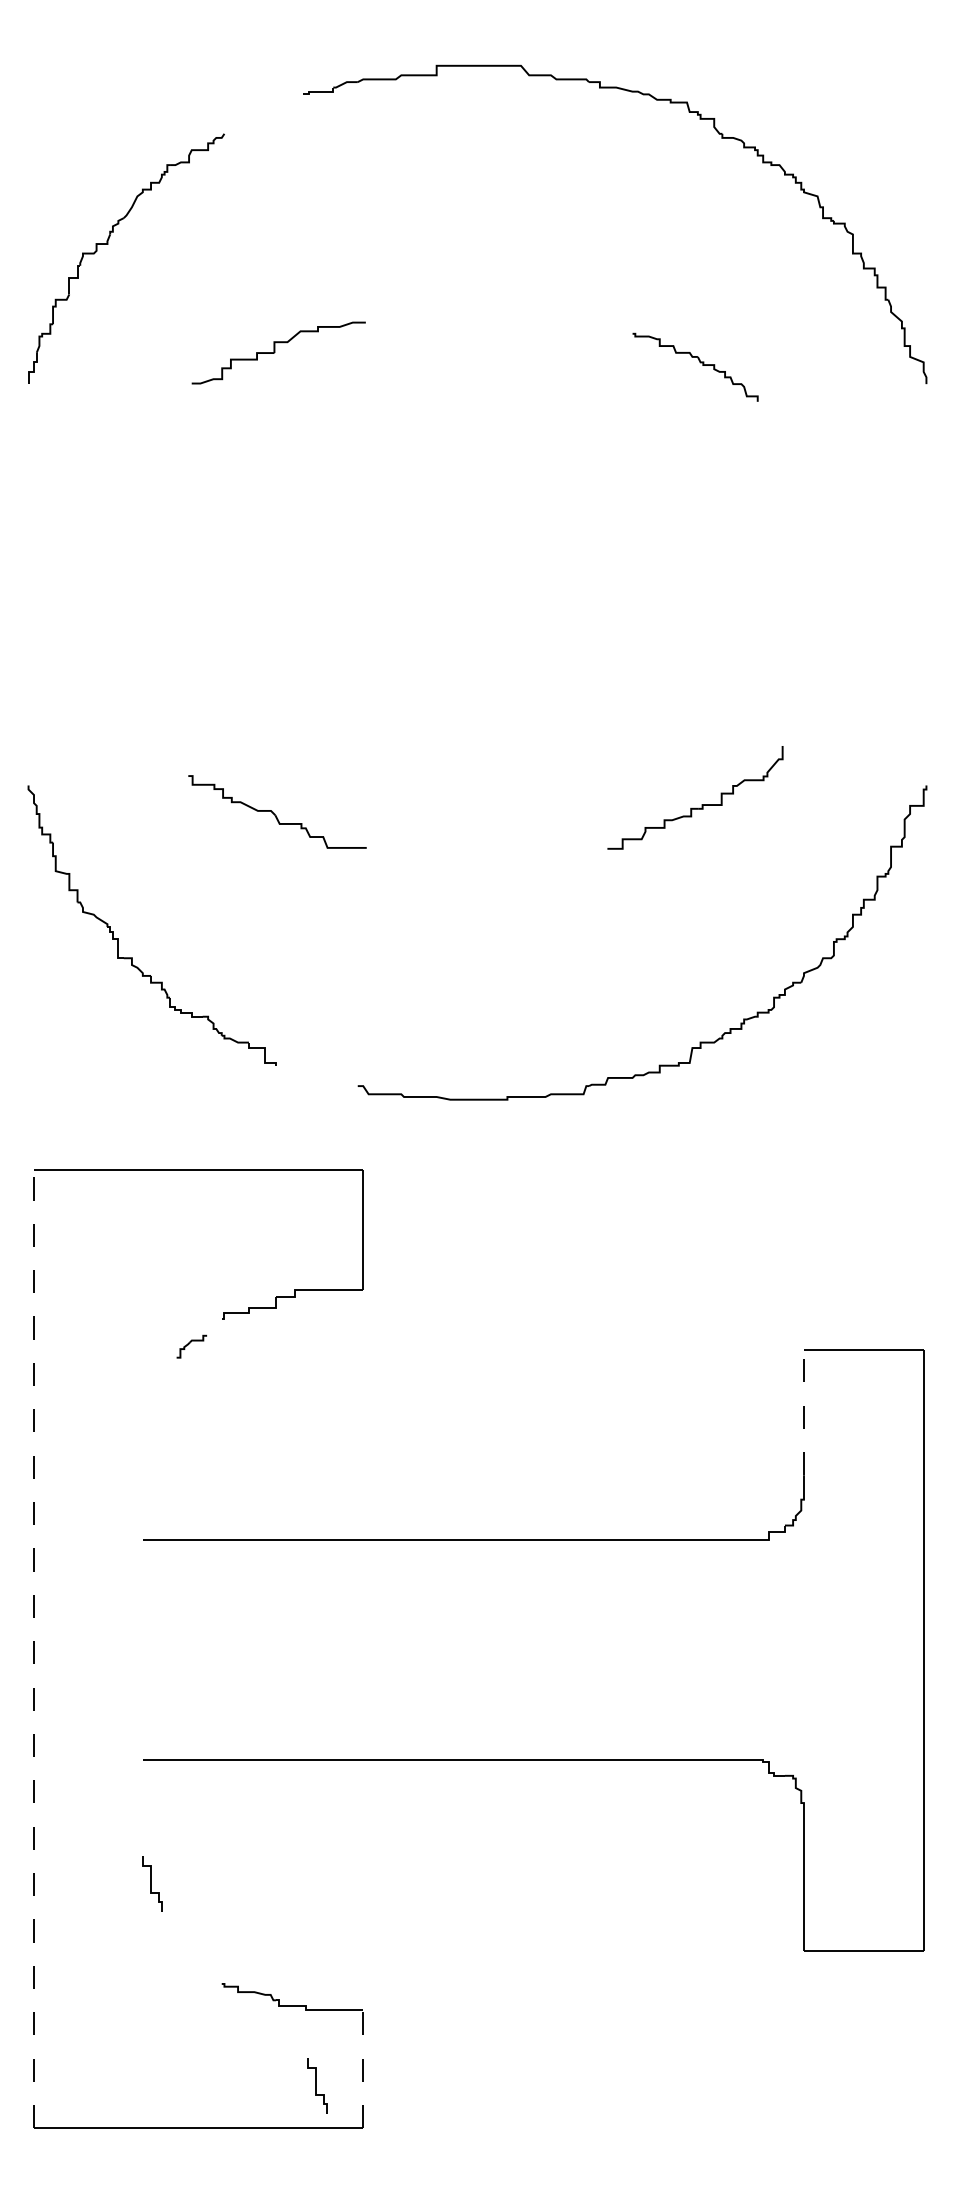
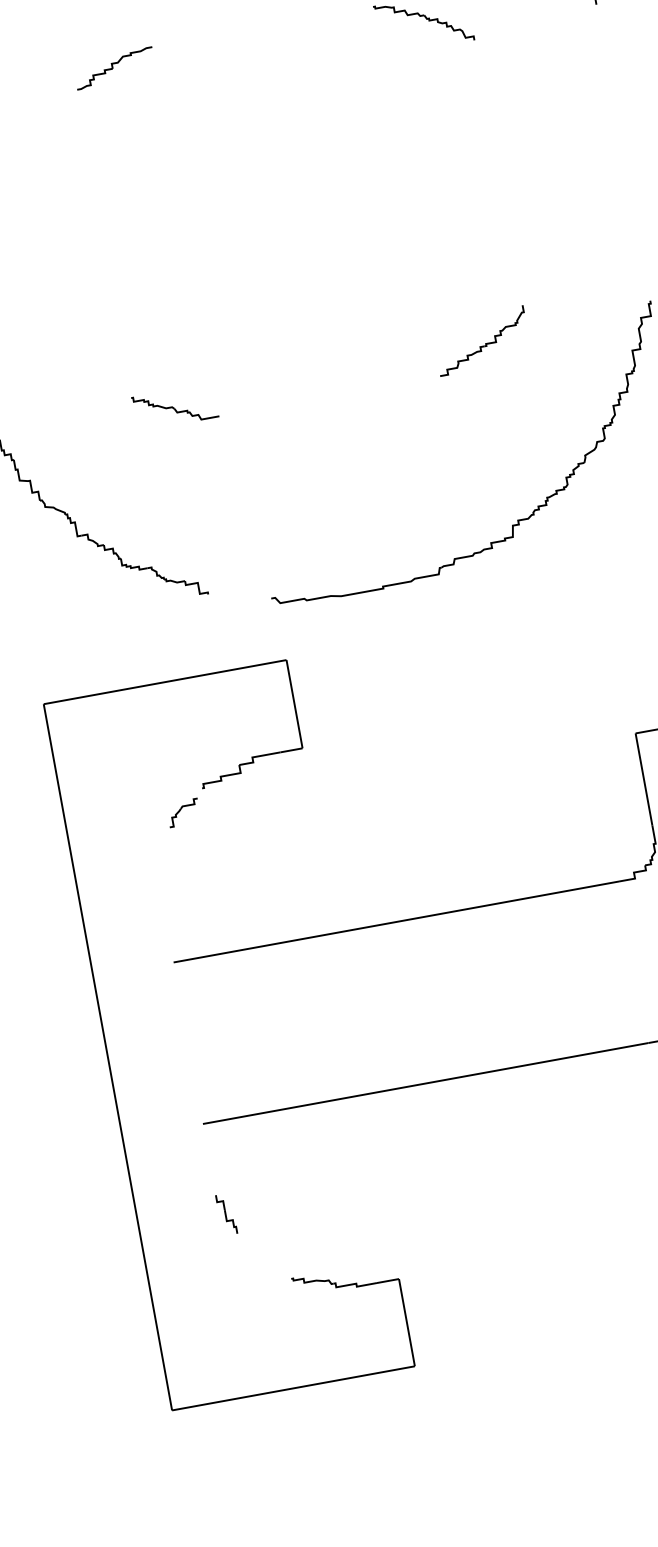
part: (278, 352) -> (114, 68), size x0.62
part: (695, 798) -> (481, 341), size x0.71
part: (277, 811) -> (175, 406), size x0.62
part: (191, 1346) -> (183, 812), size x1.43
line: (803, 1412) -> (643, 779), dashed -> solid
line: (34, 1649) -> (108, 1057), dashed -> solid
line: (363, 2068) -> (407, 1322), dashed -> solid
part: (317, 2085) -> (375, 1340), removed

